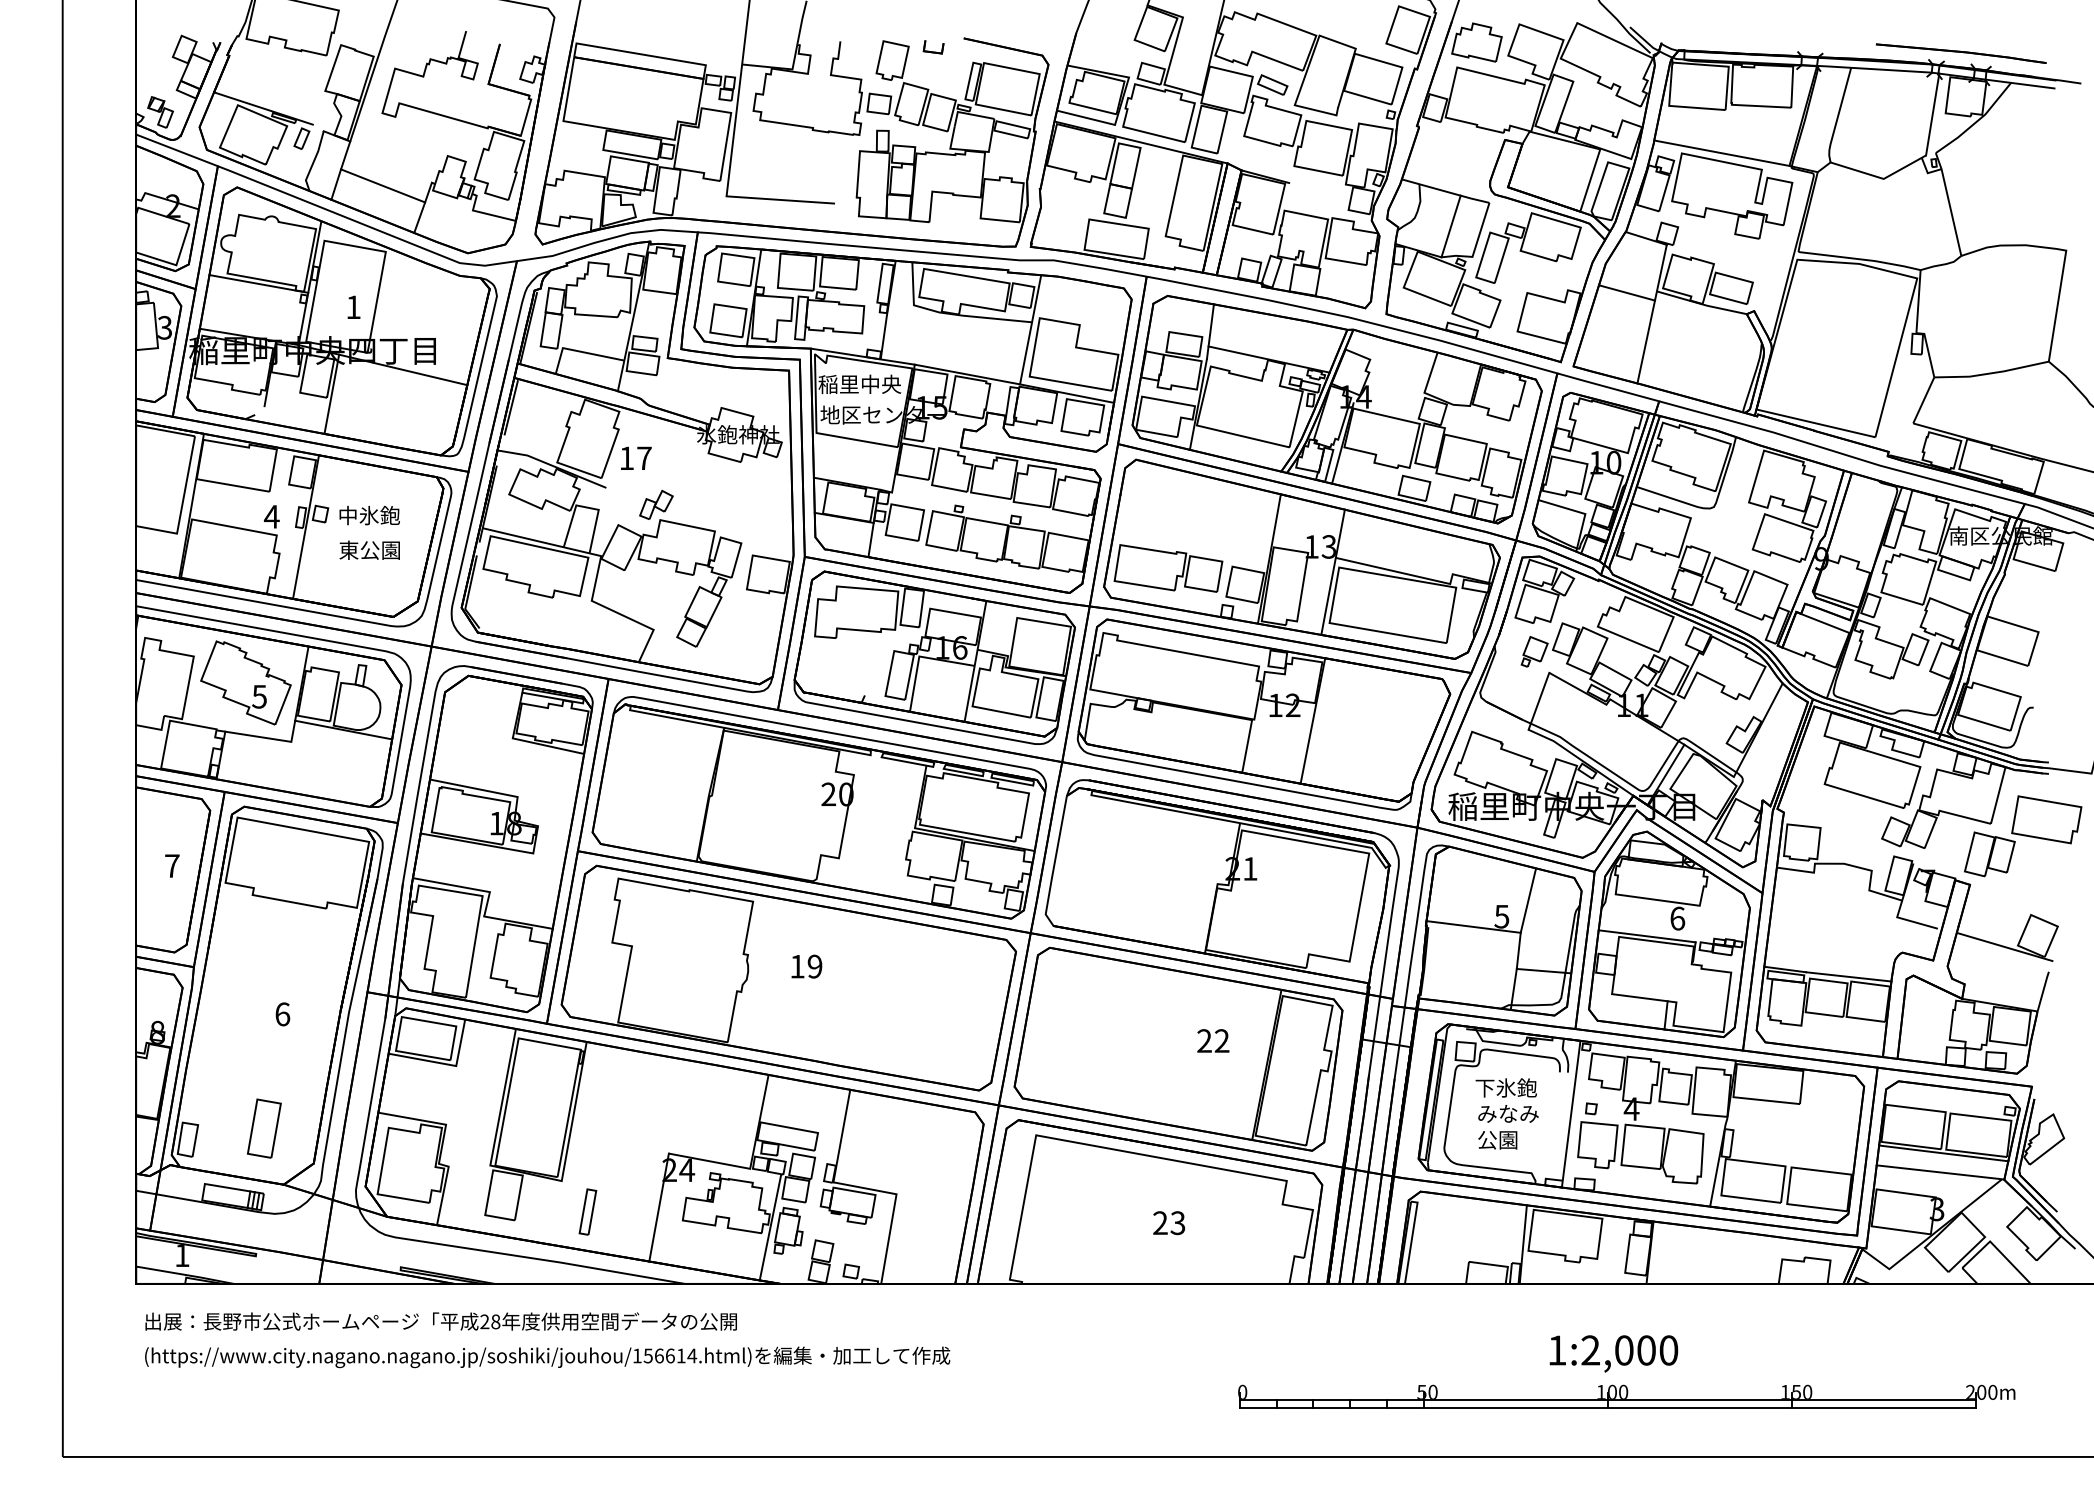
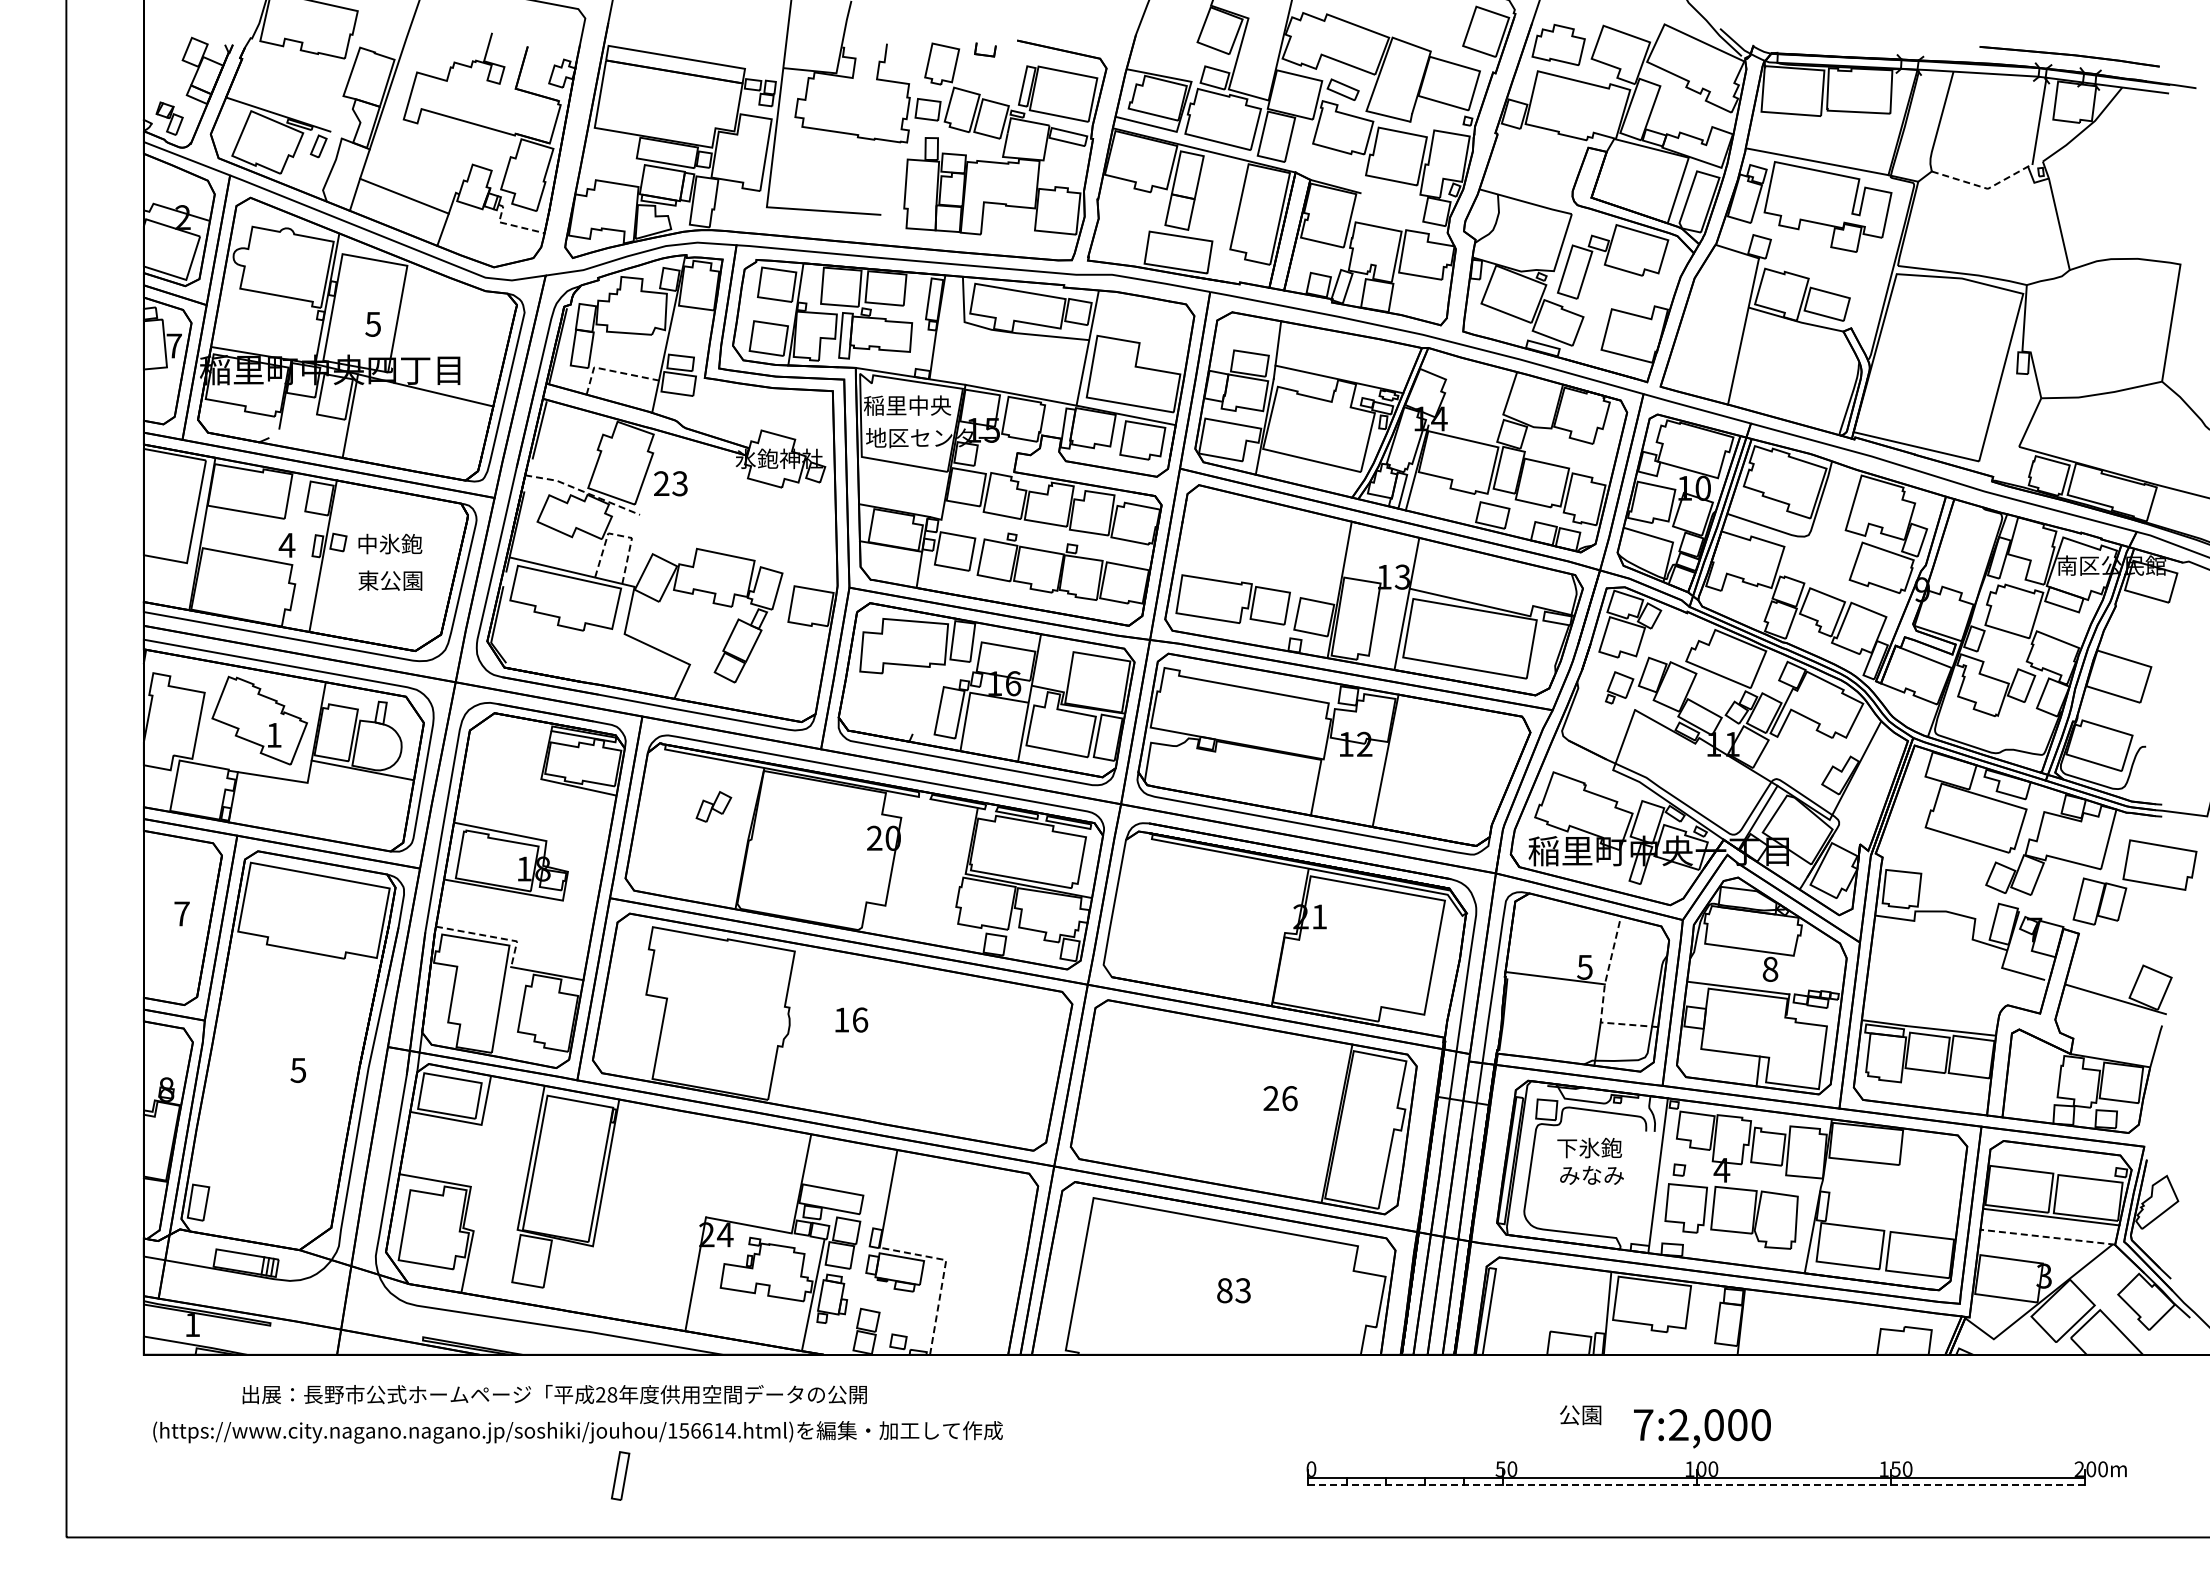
line: (1881, 178) -> (1985, 188), solid -> dashed
line: (482, 212) -> (509, 224), solid -> dashed
line: (1451, 225) -> (1531, 238), removed
line: (258, 283) -> (273, 299), removed
line: (1626, 293) -> (1716, 309), removed
text: (352, 307) -> (372, 324), 1 -> 5
text: (164, 327) -> (173, 345), 3 -> 7
line: (580, 352) -> (612, 371), solid -> dashed
text: (635, 458) -> (670, 483), 17 -> 23
line: (551, 465) -> (582, 491), solid -> dashed
part: (656, 504) -> (713, 806), moved
line: (586, 507) -> (619, 535), solid -> dashed
text: (258, 696) -> (273, 735), 5 -> 1
line: (464, 887) -> (490, 936), solid -> dashed
text: (1677, 917) -> (1770, 968), 6 -> 8
line: (1519, 945) -> (1603, 997), solid -> dashed
text: (815, 966) -> (860, 1019), 19 -> 16
text: (282, 1013) -> (298, 1069), 6 -> 5
text: (1221, 1040) -> (1289, 1098), 22 -> 26
part: (263, 1128) -> (278, 1190), removed
text: (1497, 1140) -> (1580, 1415), moved
line: (1940, 1172) -> (2047, 1237), solid -> dashed
line: (894, 1206) -> (944, 1273), solid -> dashed
part: (587, 1211) -> (620, 1475), moved
text: (1160, 1222) -> (1224, 1290), 23 -> 83
text: (440, 1321) -> (554, 1394), moved
text: (1557, 1349) -> (1643, 1424), 1:2,000 -> 7:2,000
line: (1607, 1407) -> (1696, 1485), solid -> dashed

